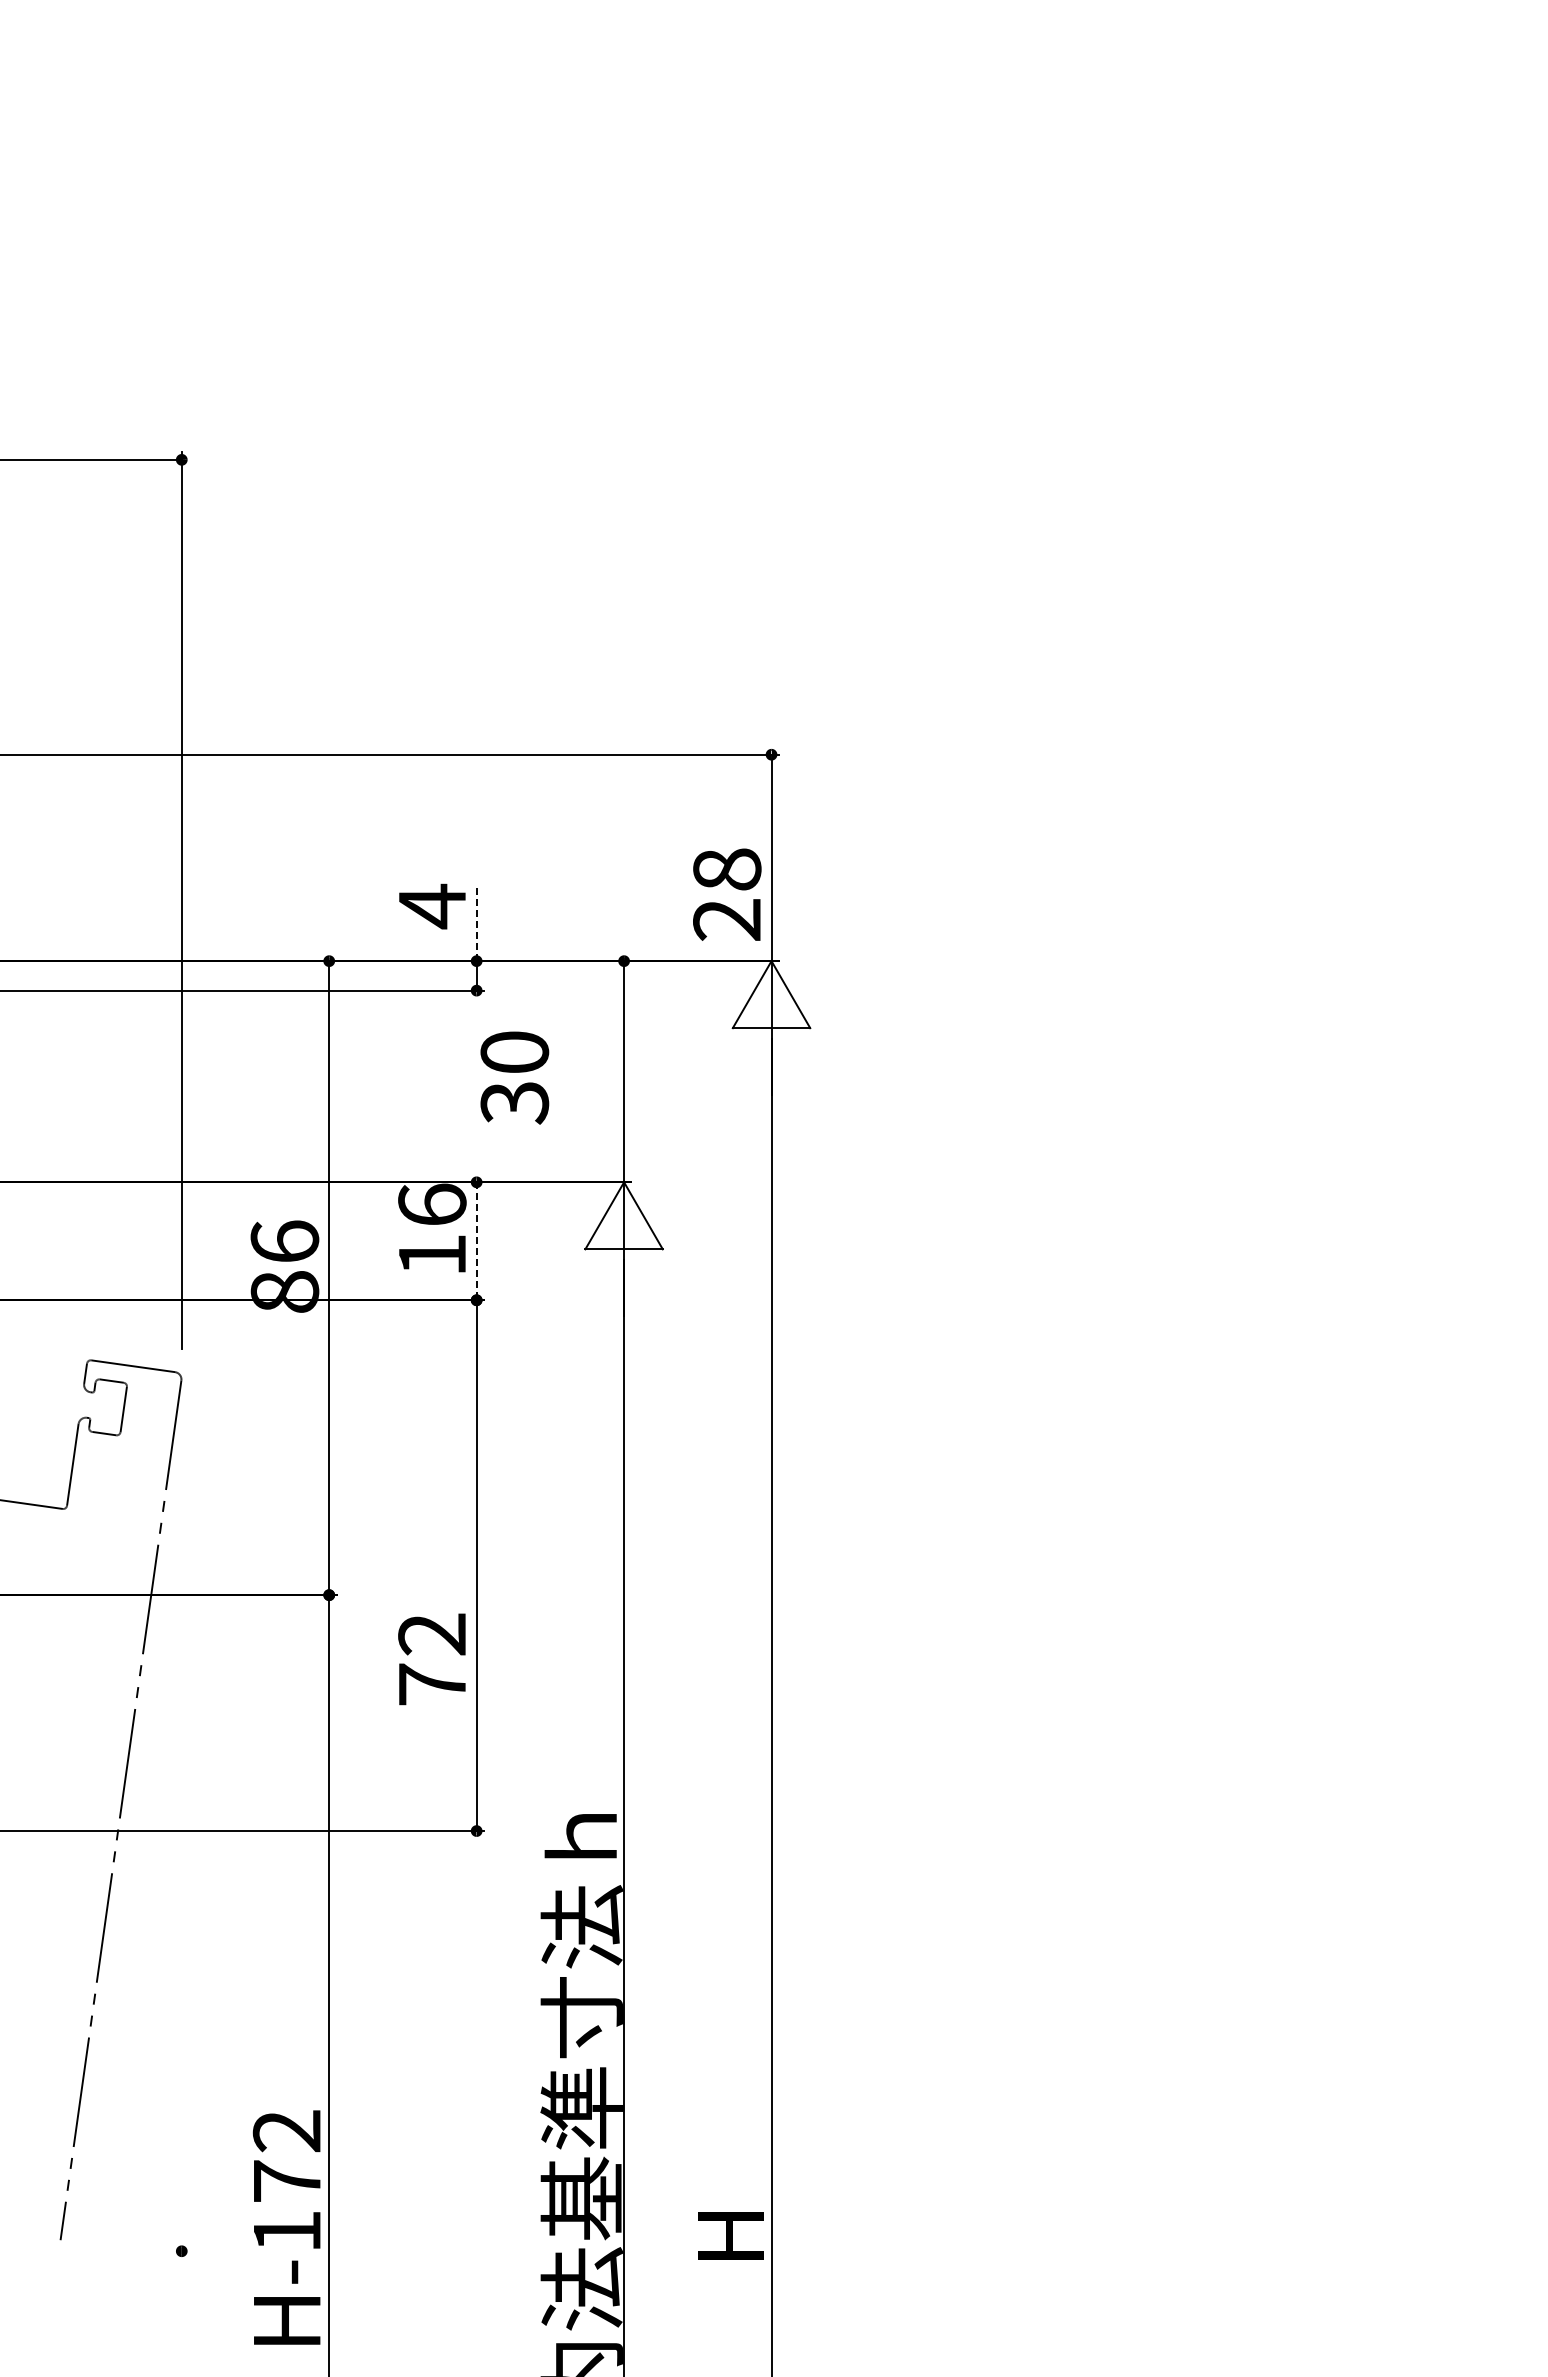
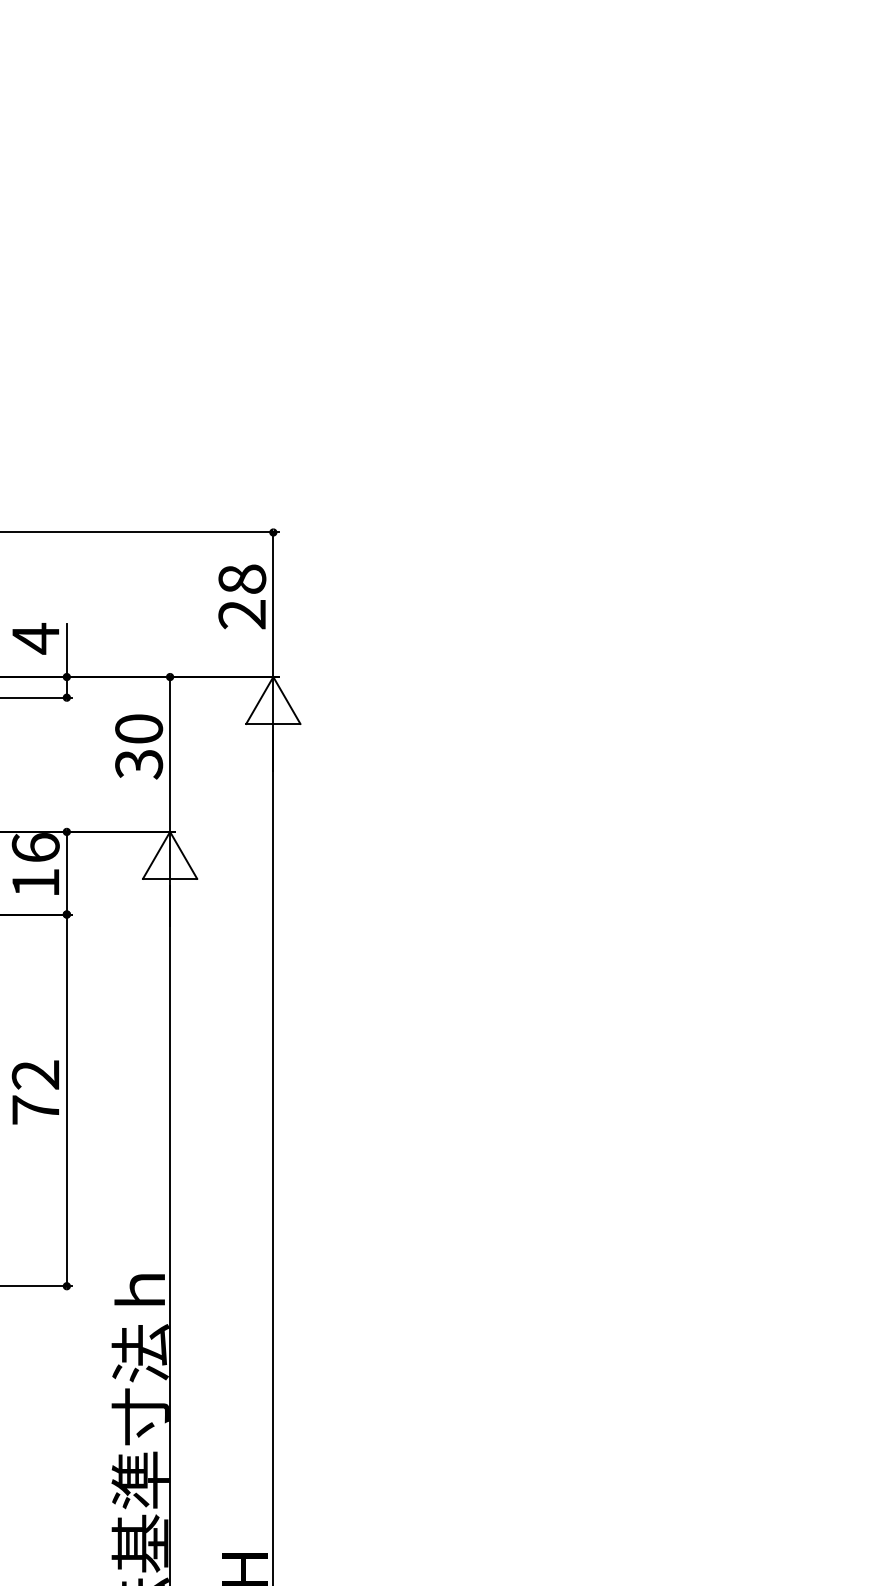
text: (727, 894) -> (242, 596), moved
line: (476, 922) -> (66, 649), dashed -> solid
text: (514, 1077) -> (138, 746), moved
line: (476, 1241) -> (66, 873), dashed -> solid
text: (431, 1659) -> (35, 1092), moved

